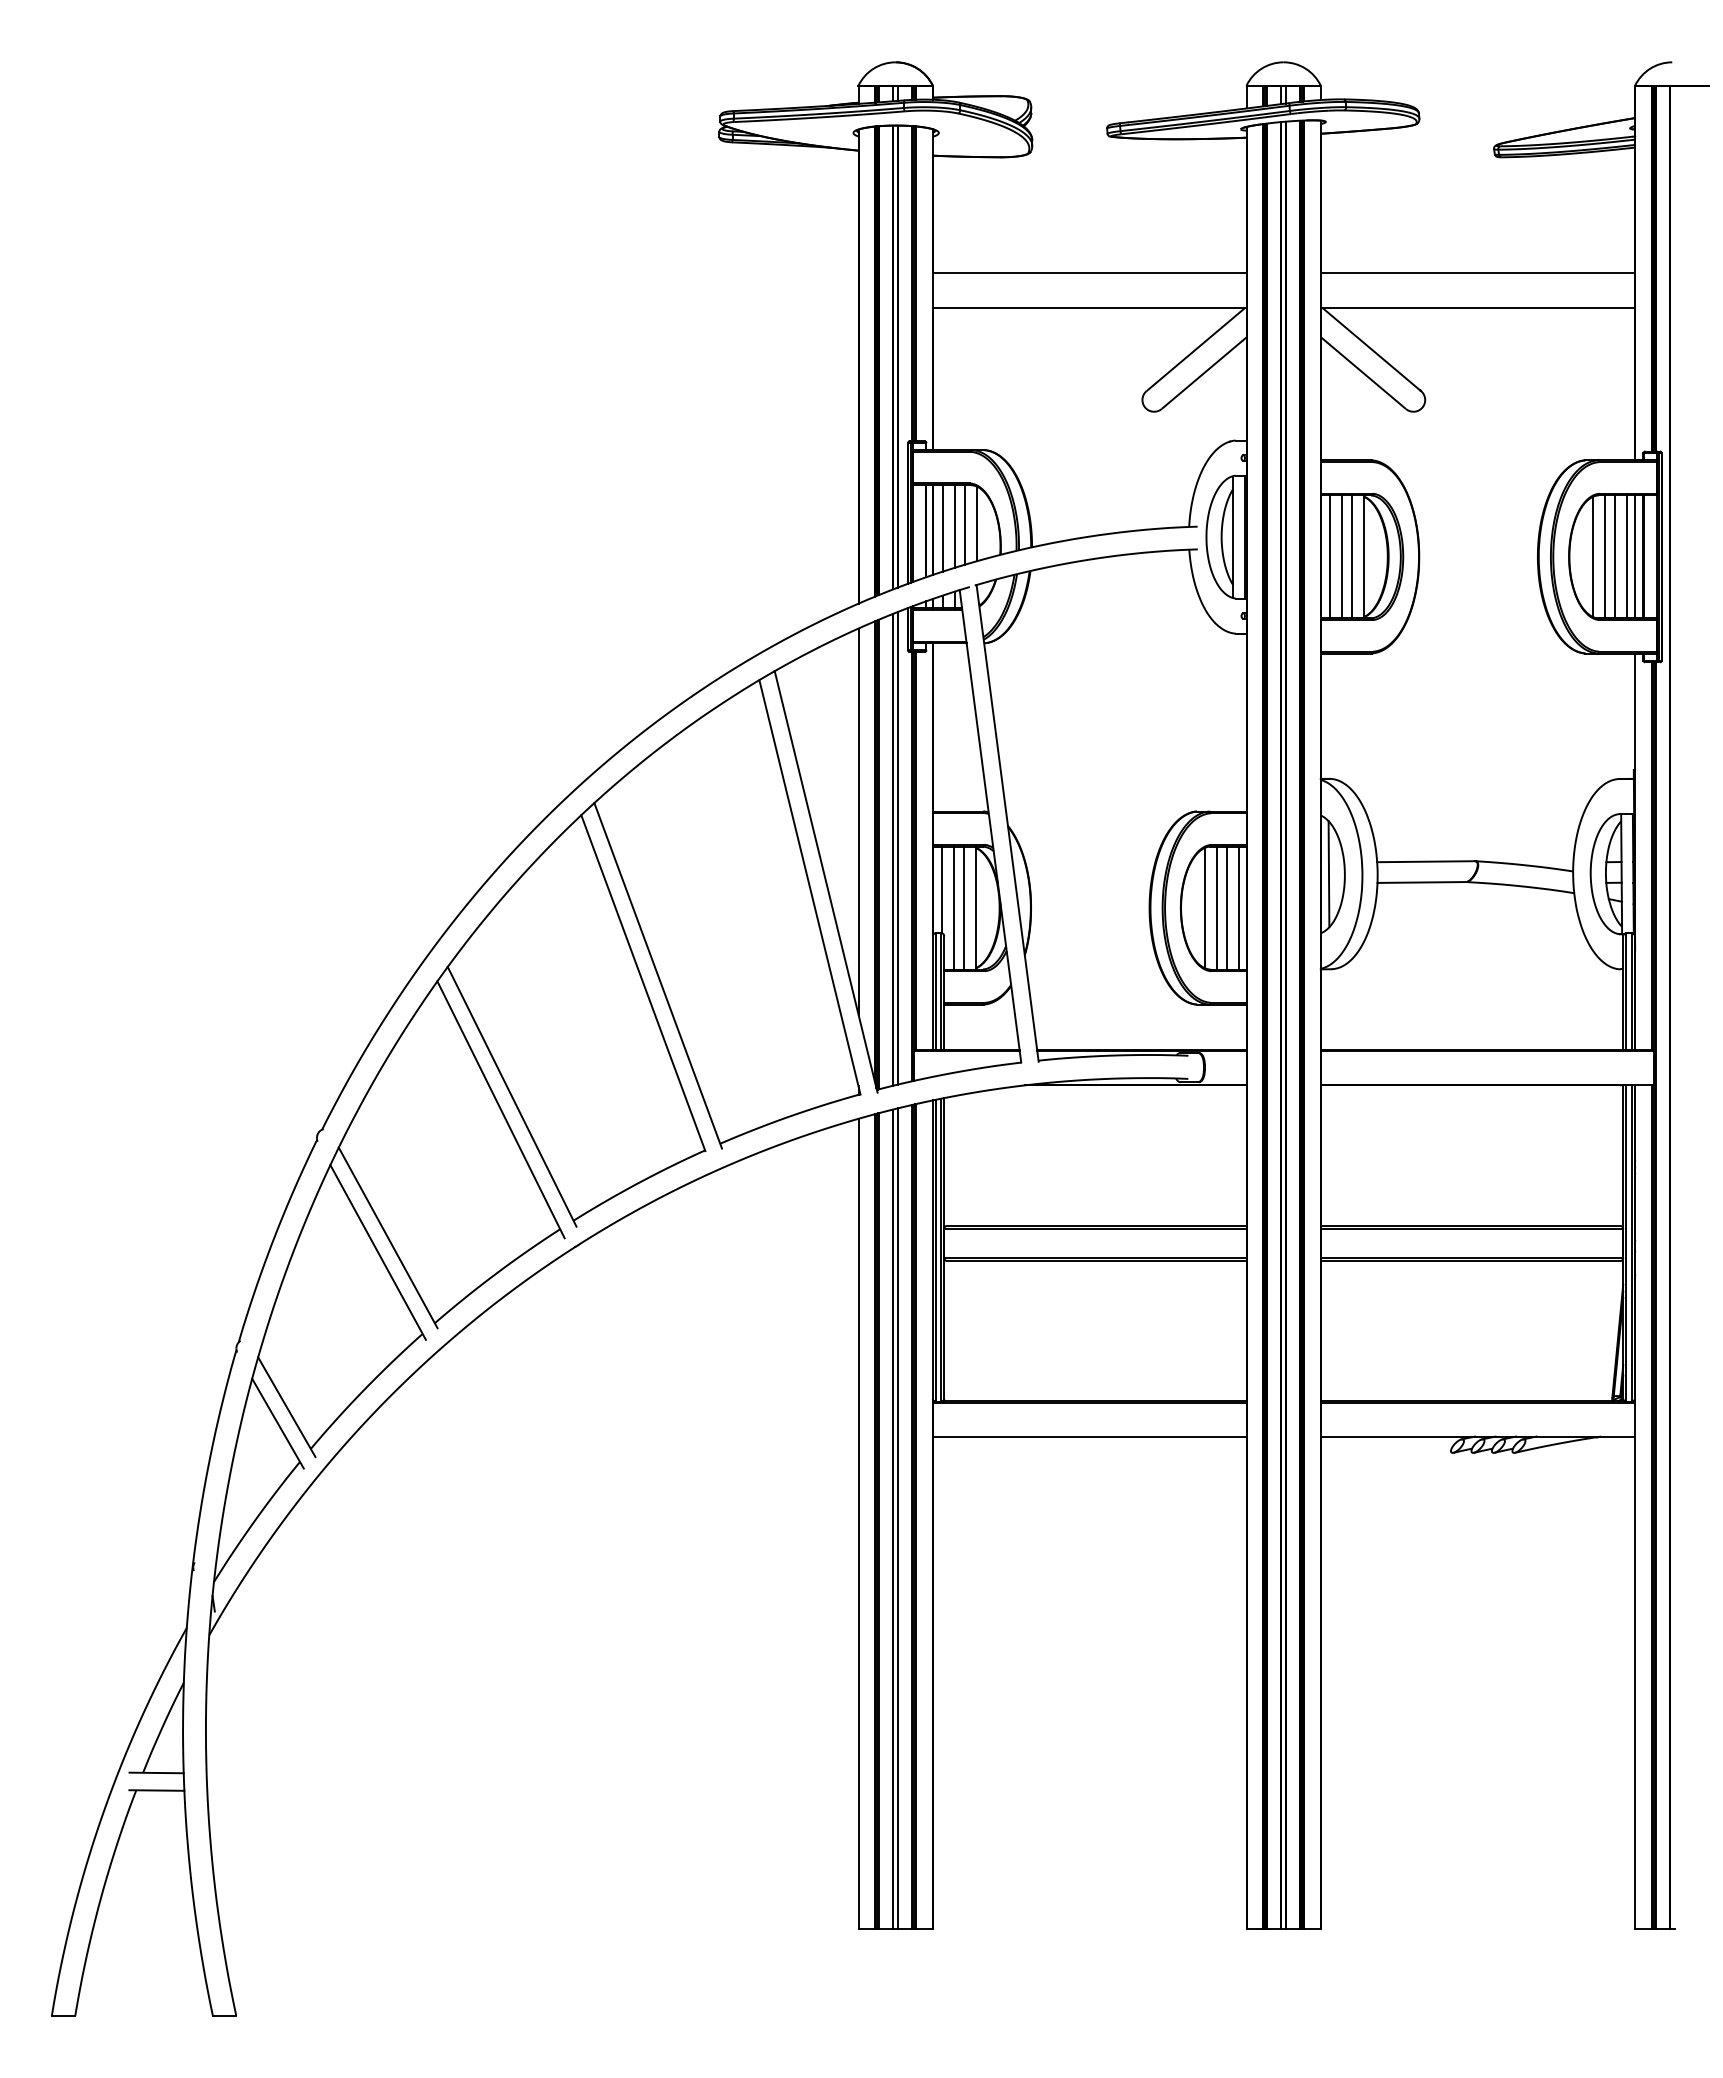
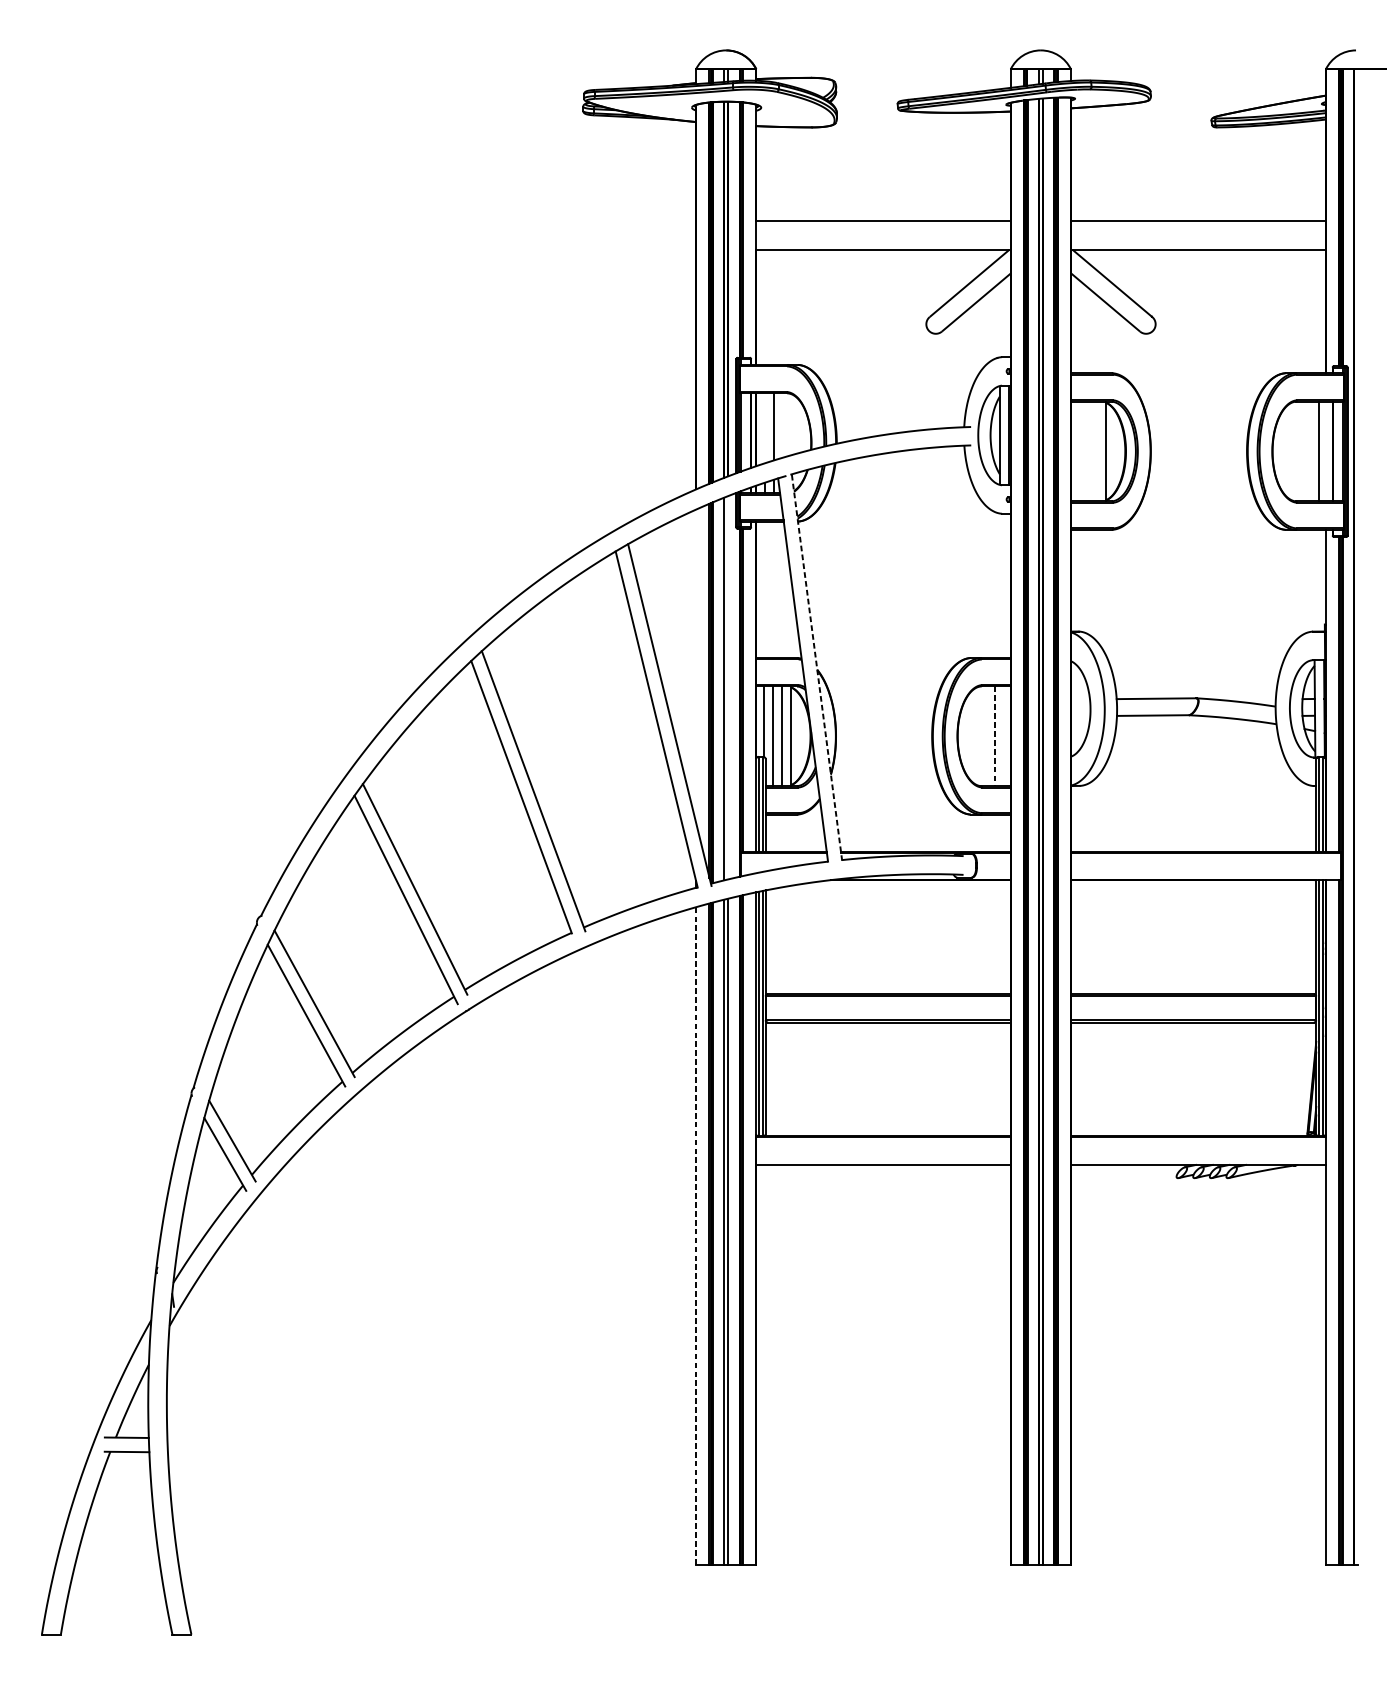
line: (976, 523) -> (791, 424), removed
line: (964, 524) -> (782, 425), removed
line: (942, 528) -> (764, 428), removed
line: (1330, 556) -> (1078, 451), removed
line: (1341, 556) -> (1087, 451), removed
line: (1352, 556) -> (1096, 451), removed
line: (1593, 556) -> (1292, 451), removed
line: (1605, 556) -> (1301, 451), removed
line: (1615, 556) -> (1309, 451), removed
line: (1635, 556) -> (1326, 451), removed
line: (858, 821) -> (696, 666), removed
line: (1007, 822) -> (816, 666), solid -> dashed
line: (897, 848) -> (727, 688), removed
line: (1328, 874) -> (1077, 709), removed
line: (1205, 907) -> (977, 735), removed
line: (1216, 907) -> (986, 735), removed
line: (1238, 907) -> (1004, 735), removed
line: (1227, 908) -> (995, 736), solid -> dashed
line: (858, 1523) -> (696, 1235), solid -> dashed

